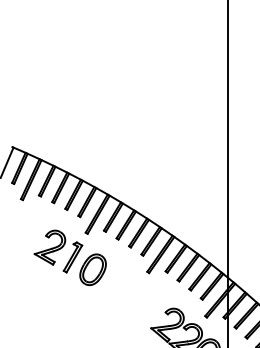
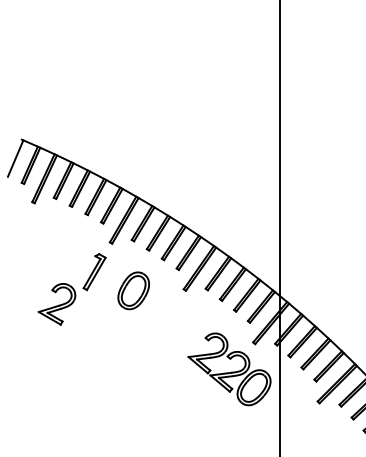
part: (49, 247) -> (56, 304), moved
part: (92, 269) -> (133, 290), moved

